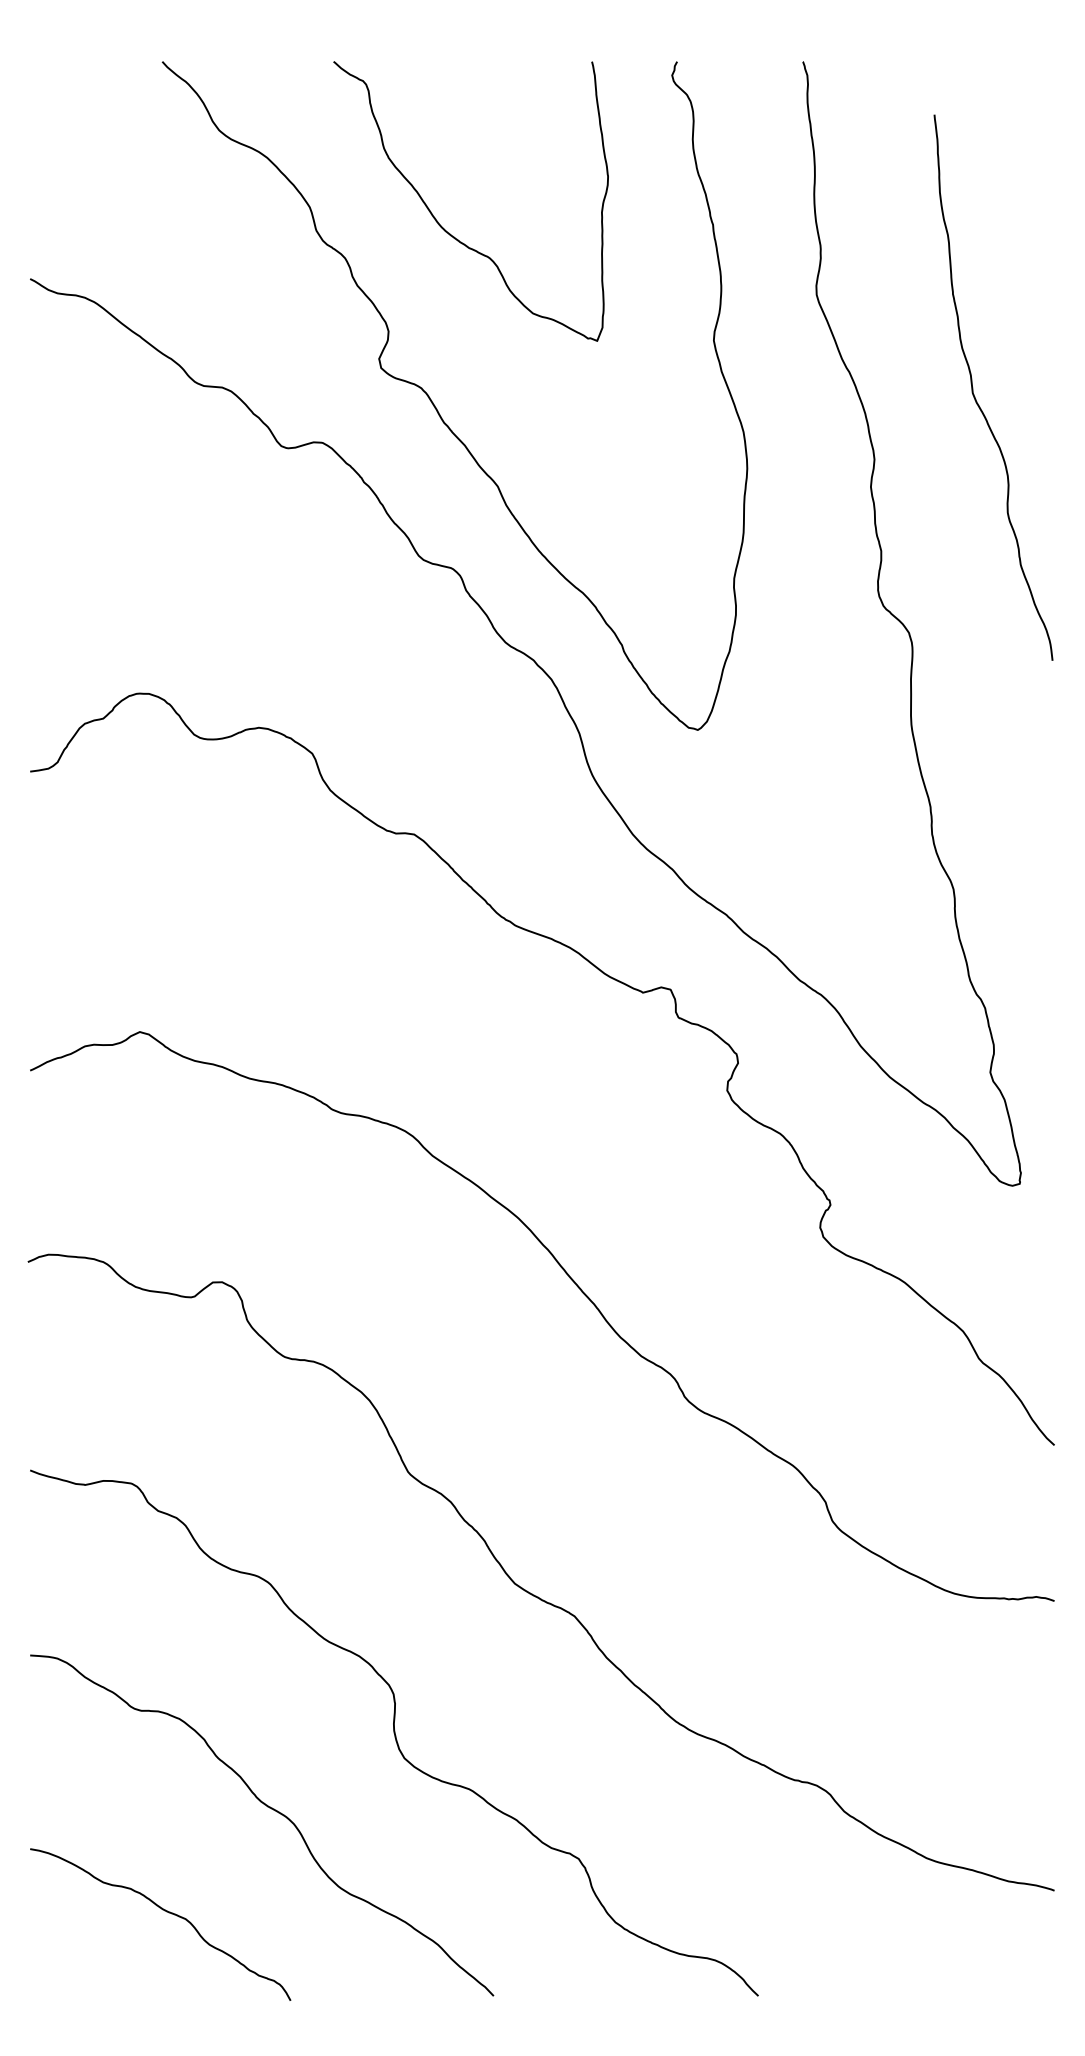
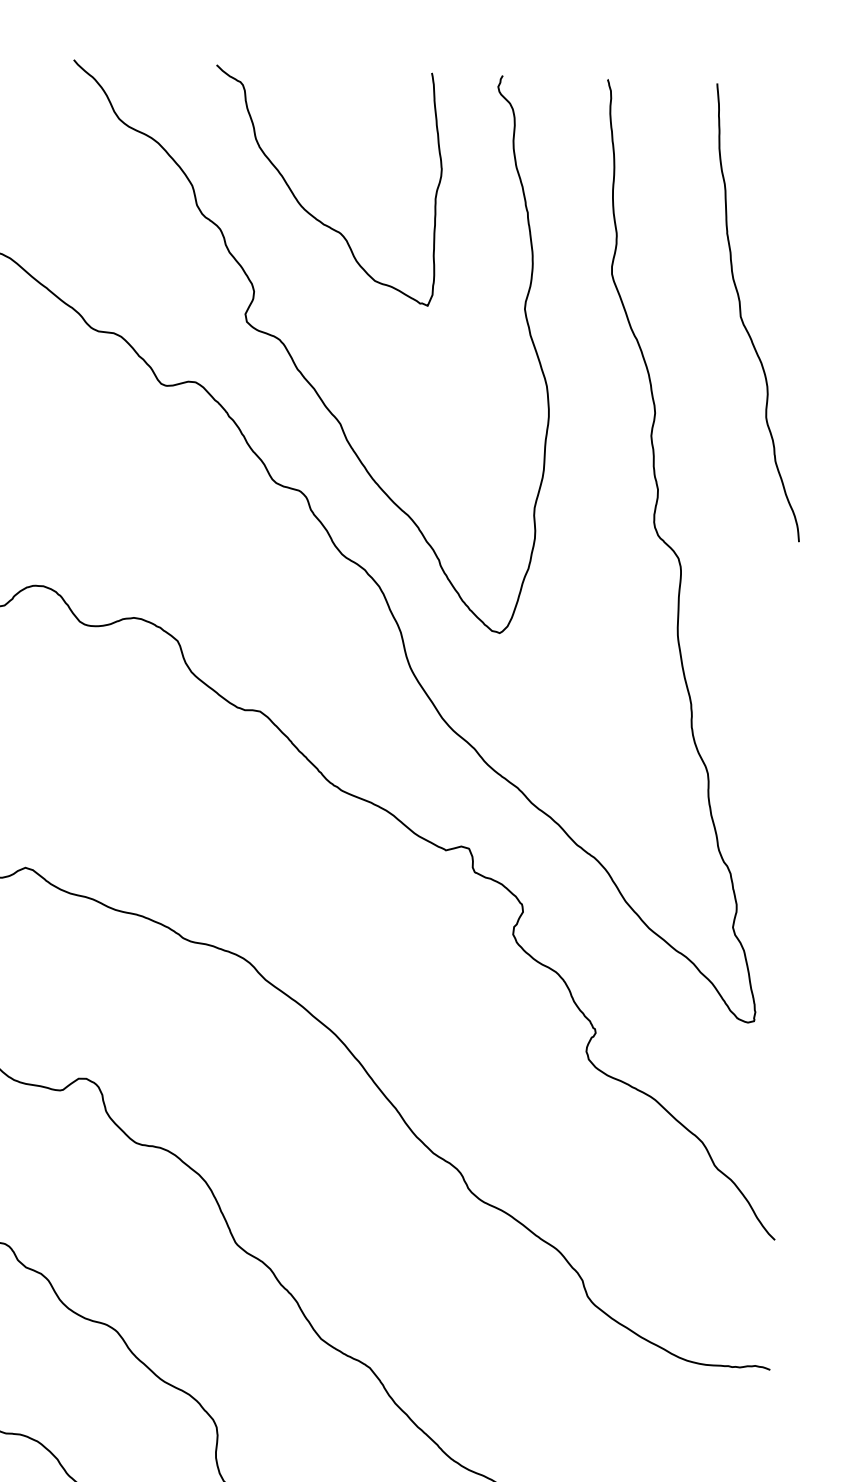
curve: (973, 387) -> (741, 311), moved

